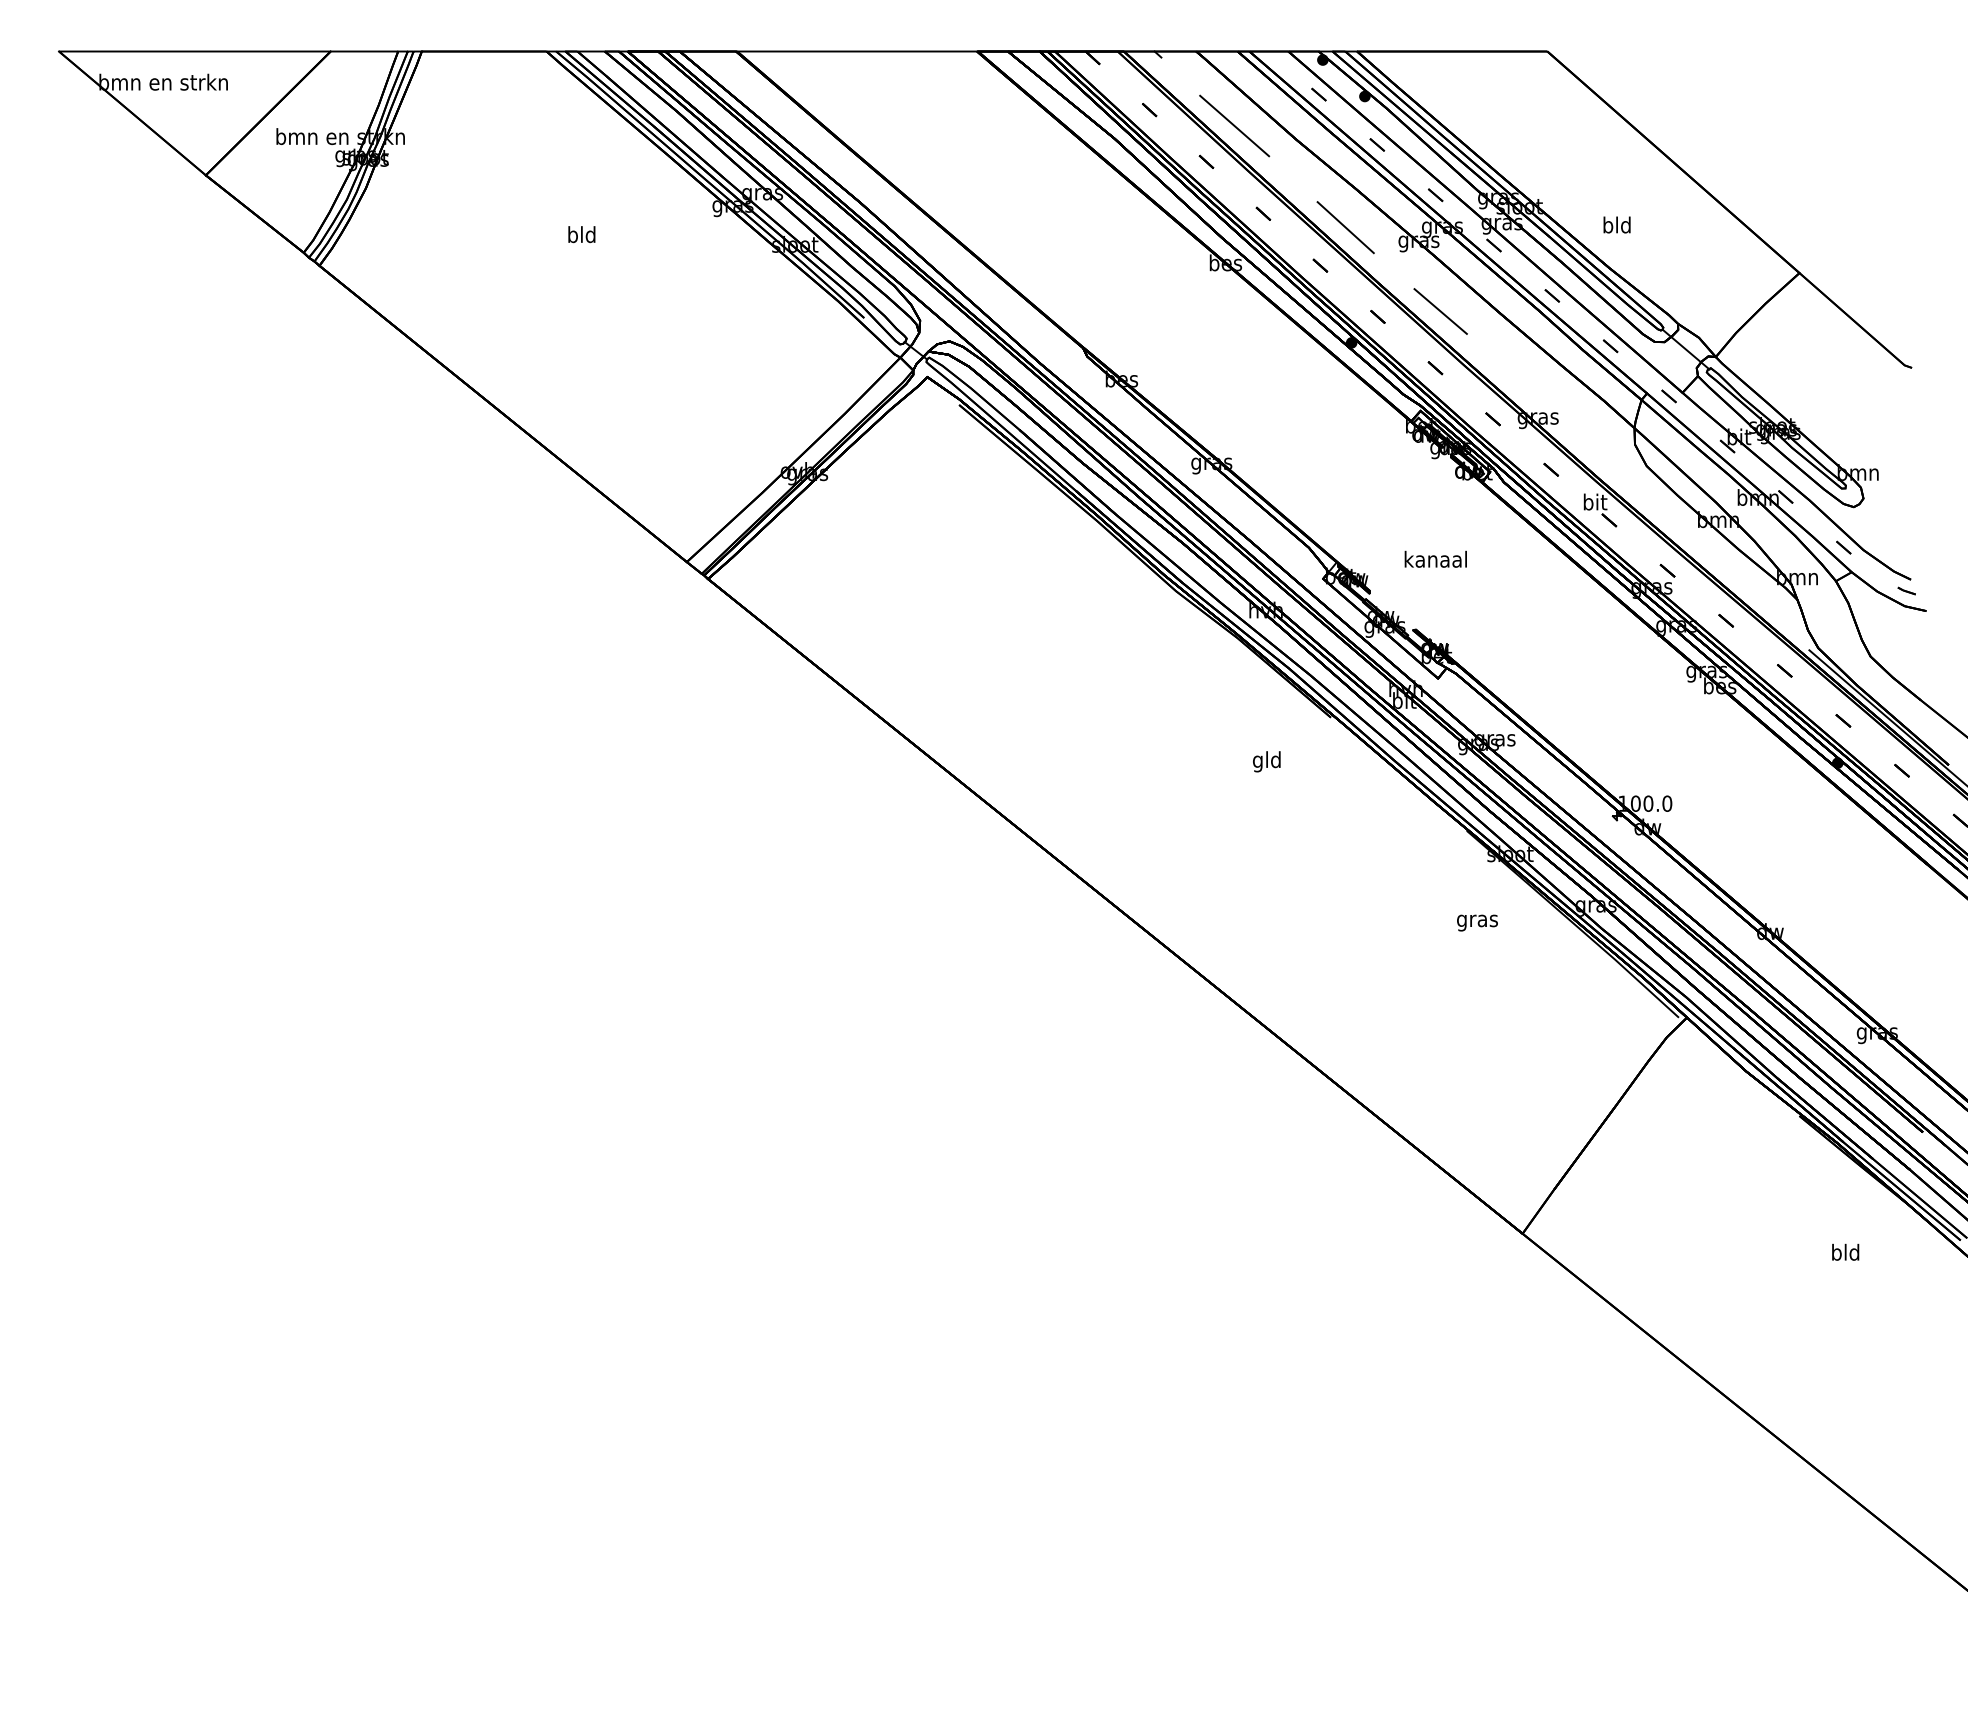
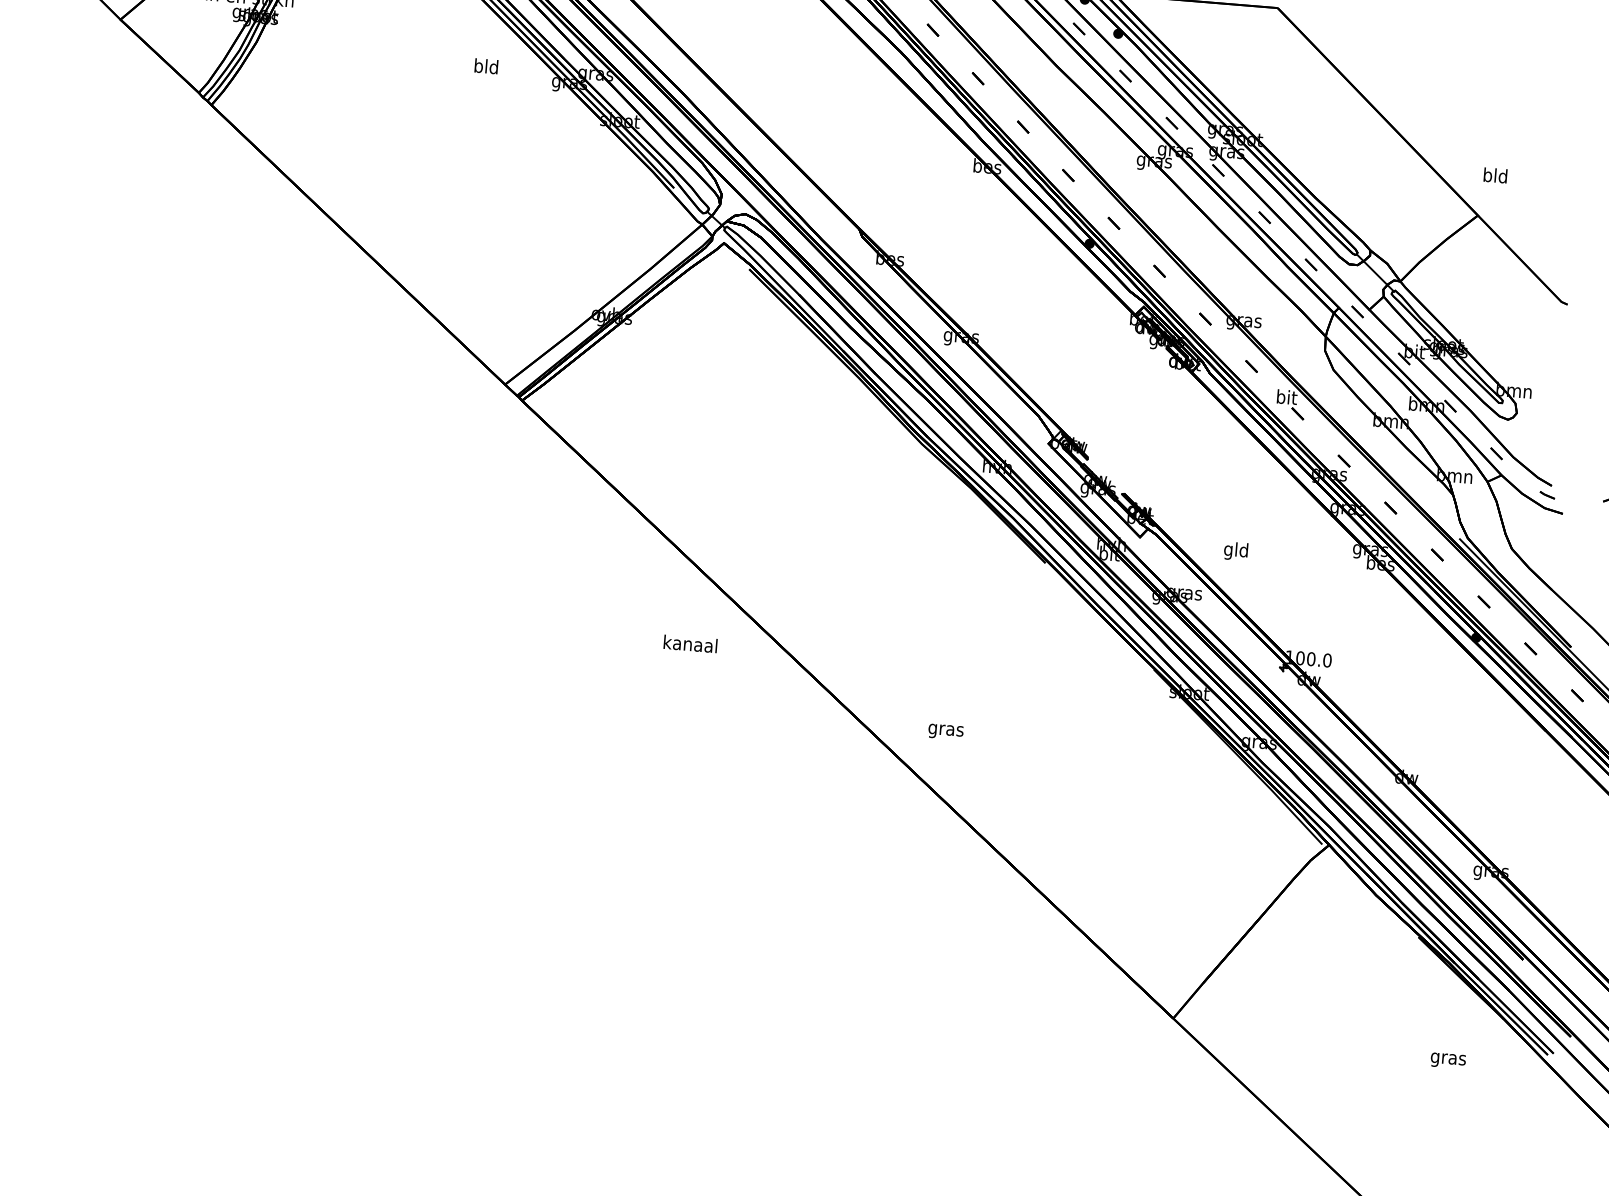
line: (1234, 125) -> (1004, 49), removed
text: (1616, 224) -> (1495, 175), moved
line: (1345, 227) -> (1092, 144), removed
text: (581, 234) -> (486, 66), moved
line: (1440, 311) -> (1167, 223), removed
text: (1435, 558) -> (690, 643), moved
text: (1266, 761) -> (1235, 551), moved
text: (1477, 922) -> (945, 731), moved
text: (1845, 1254) -> (1448, 1058), bld -> gras

